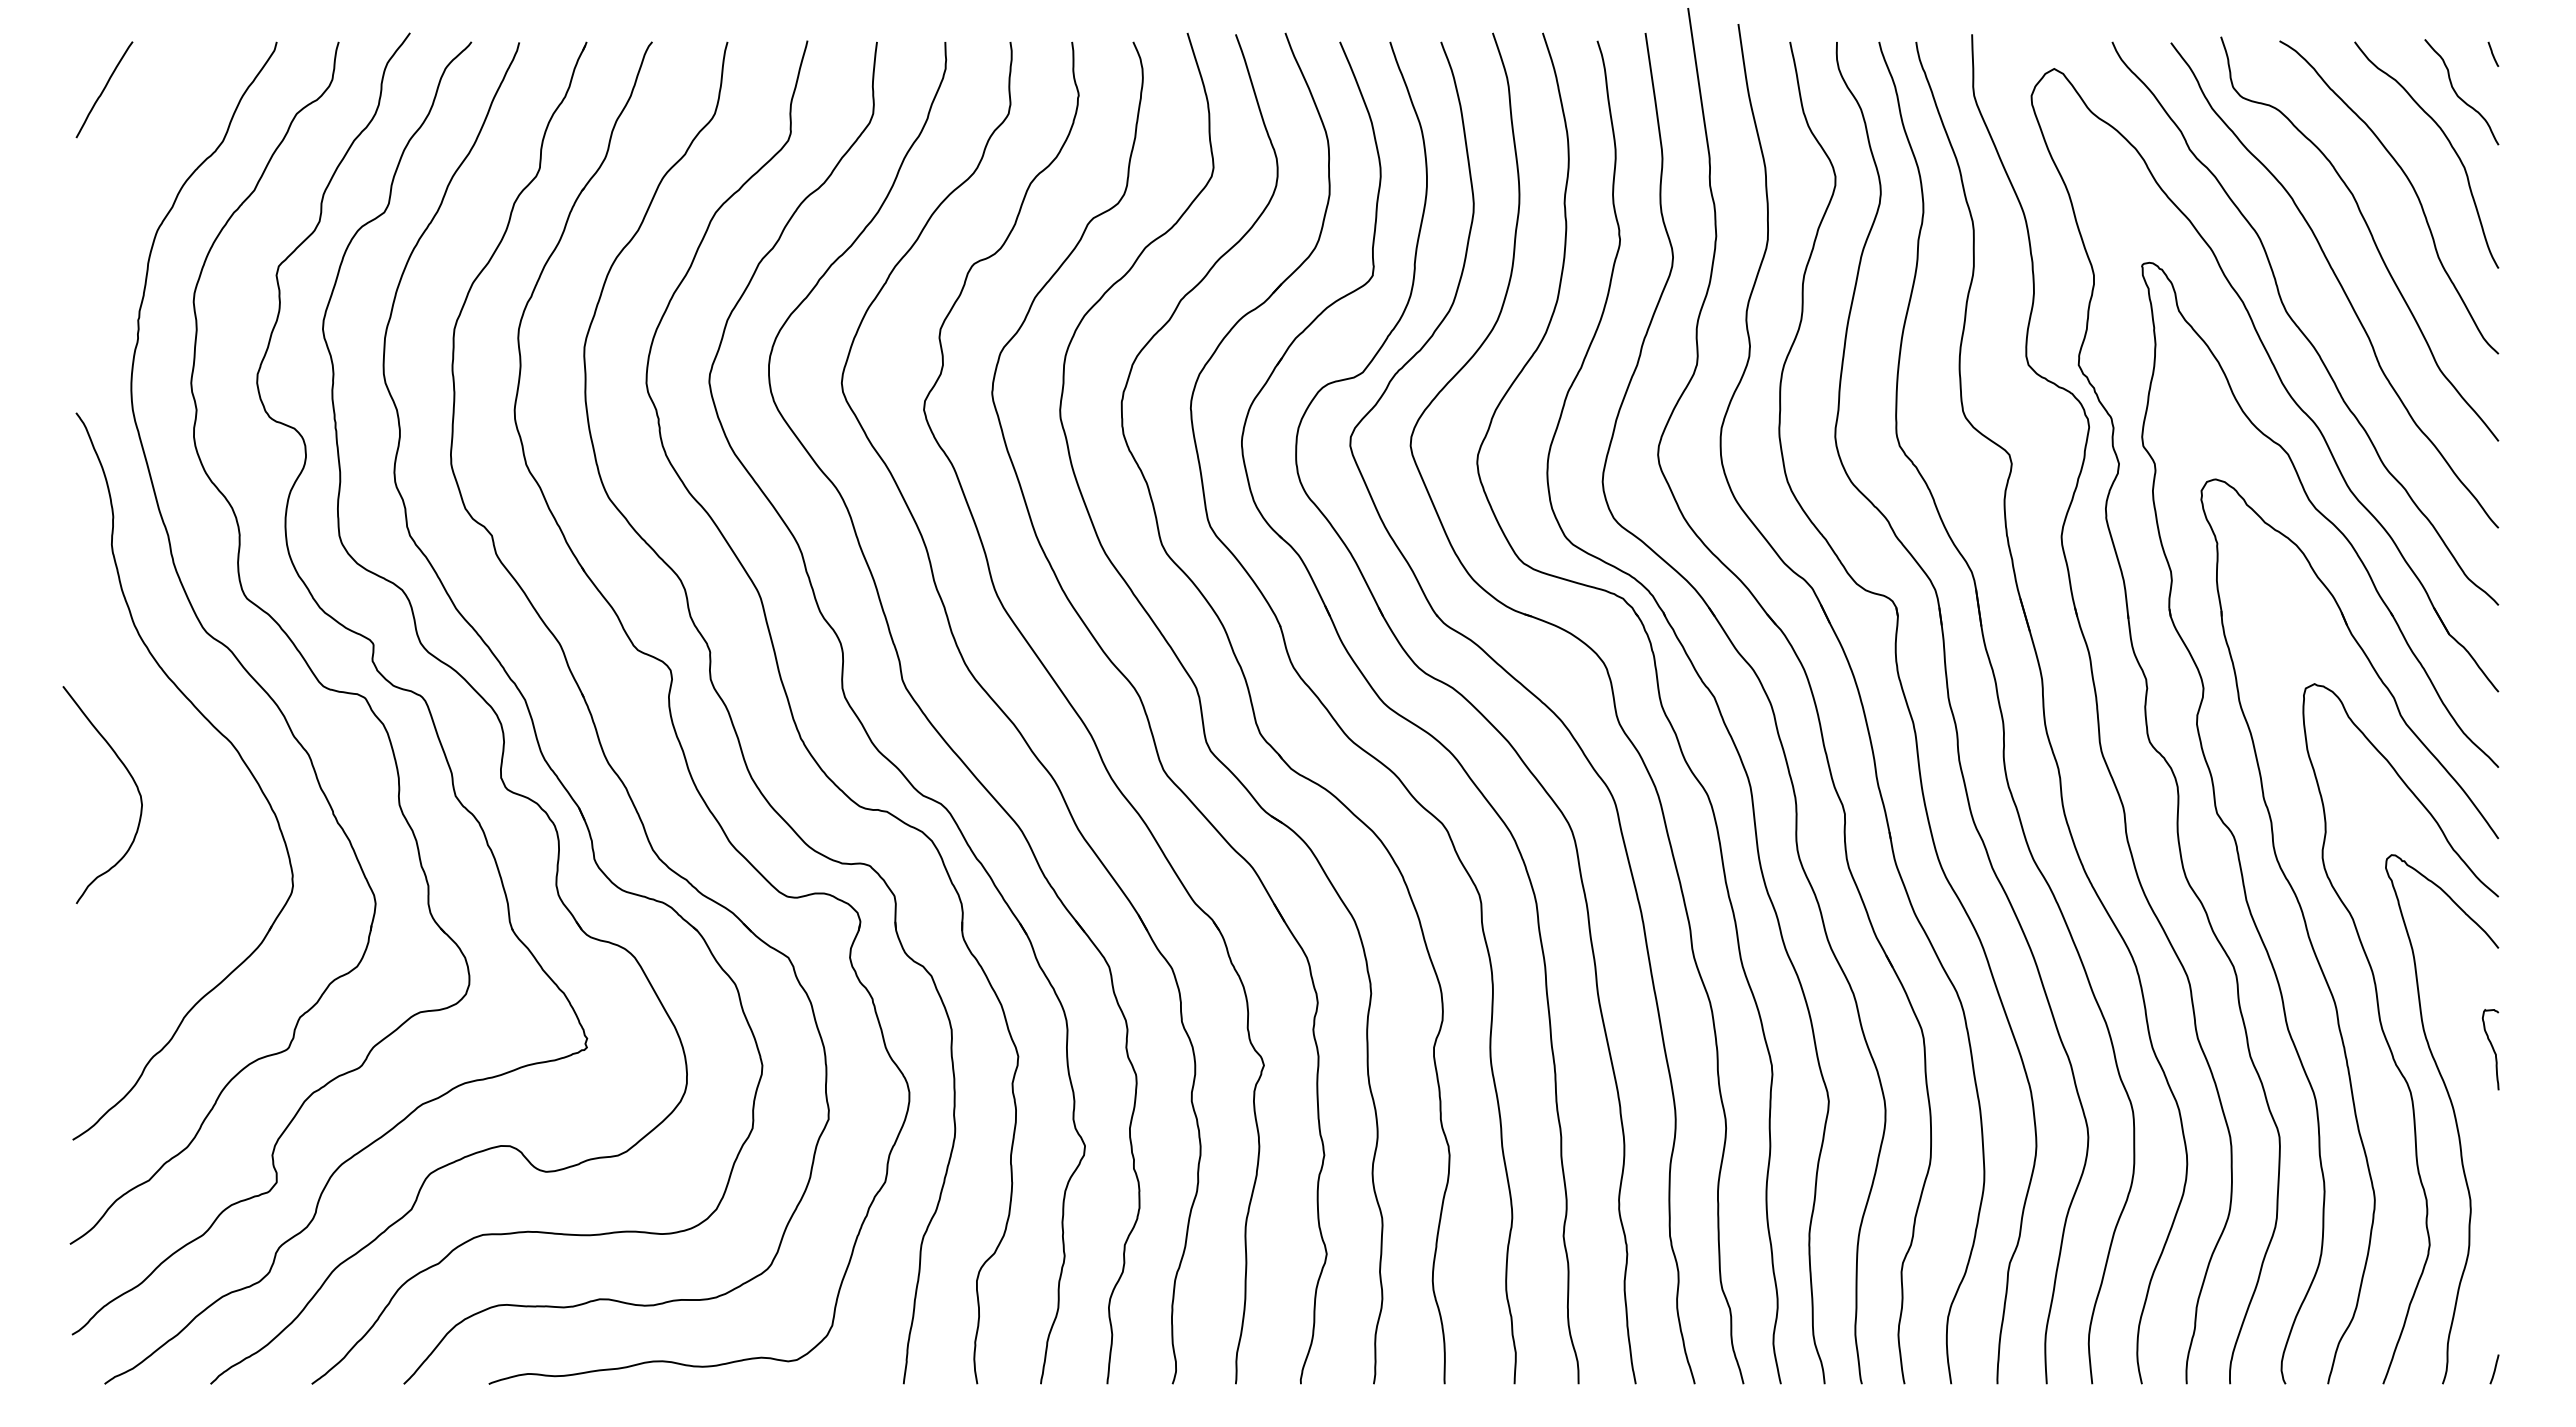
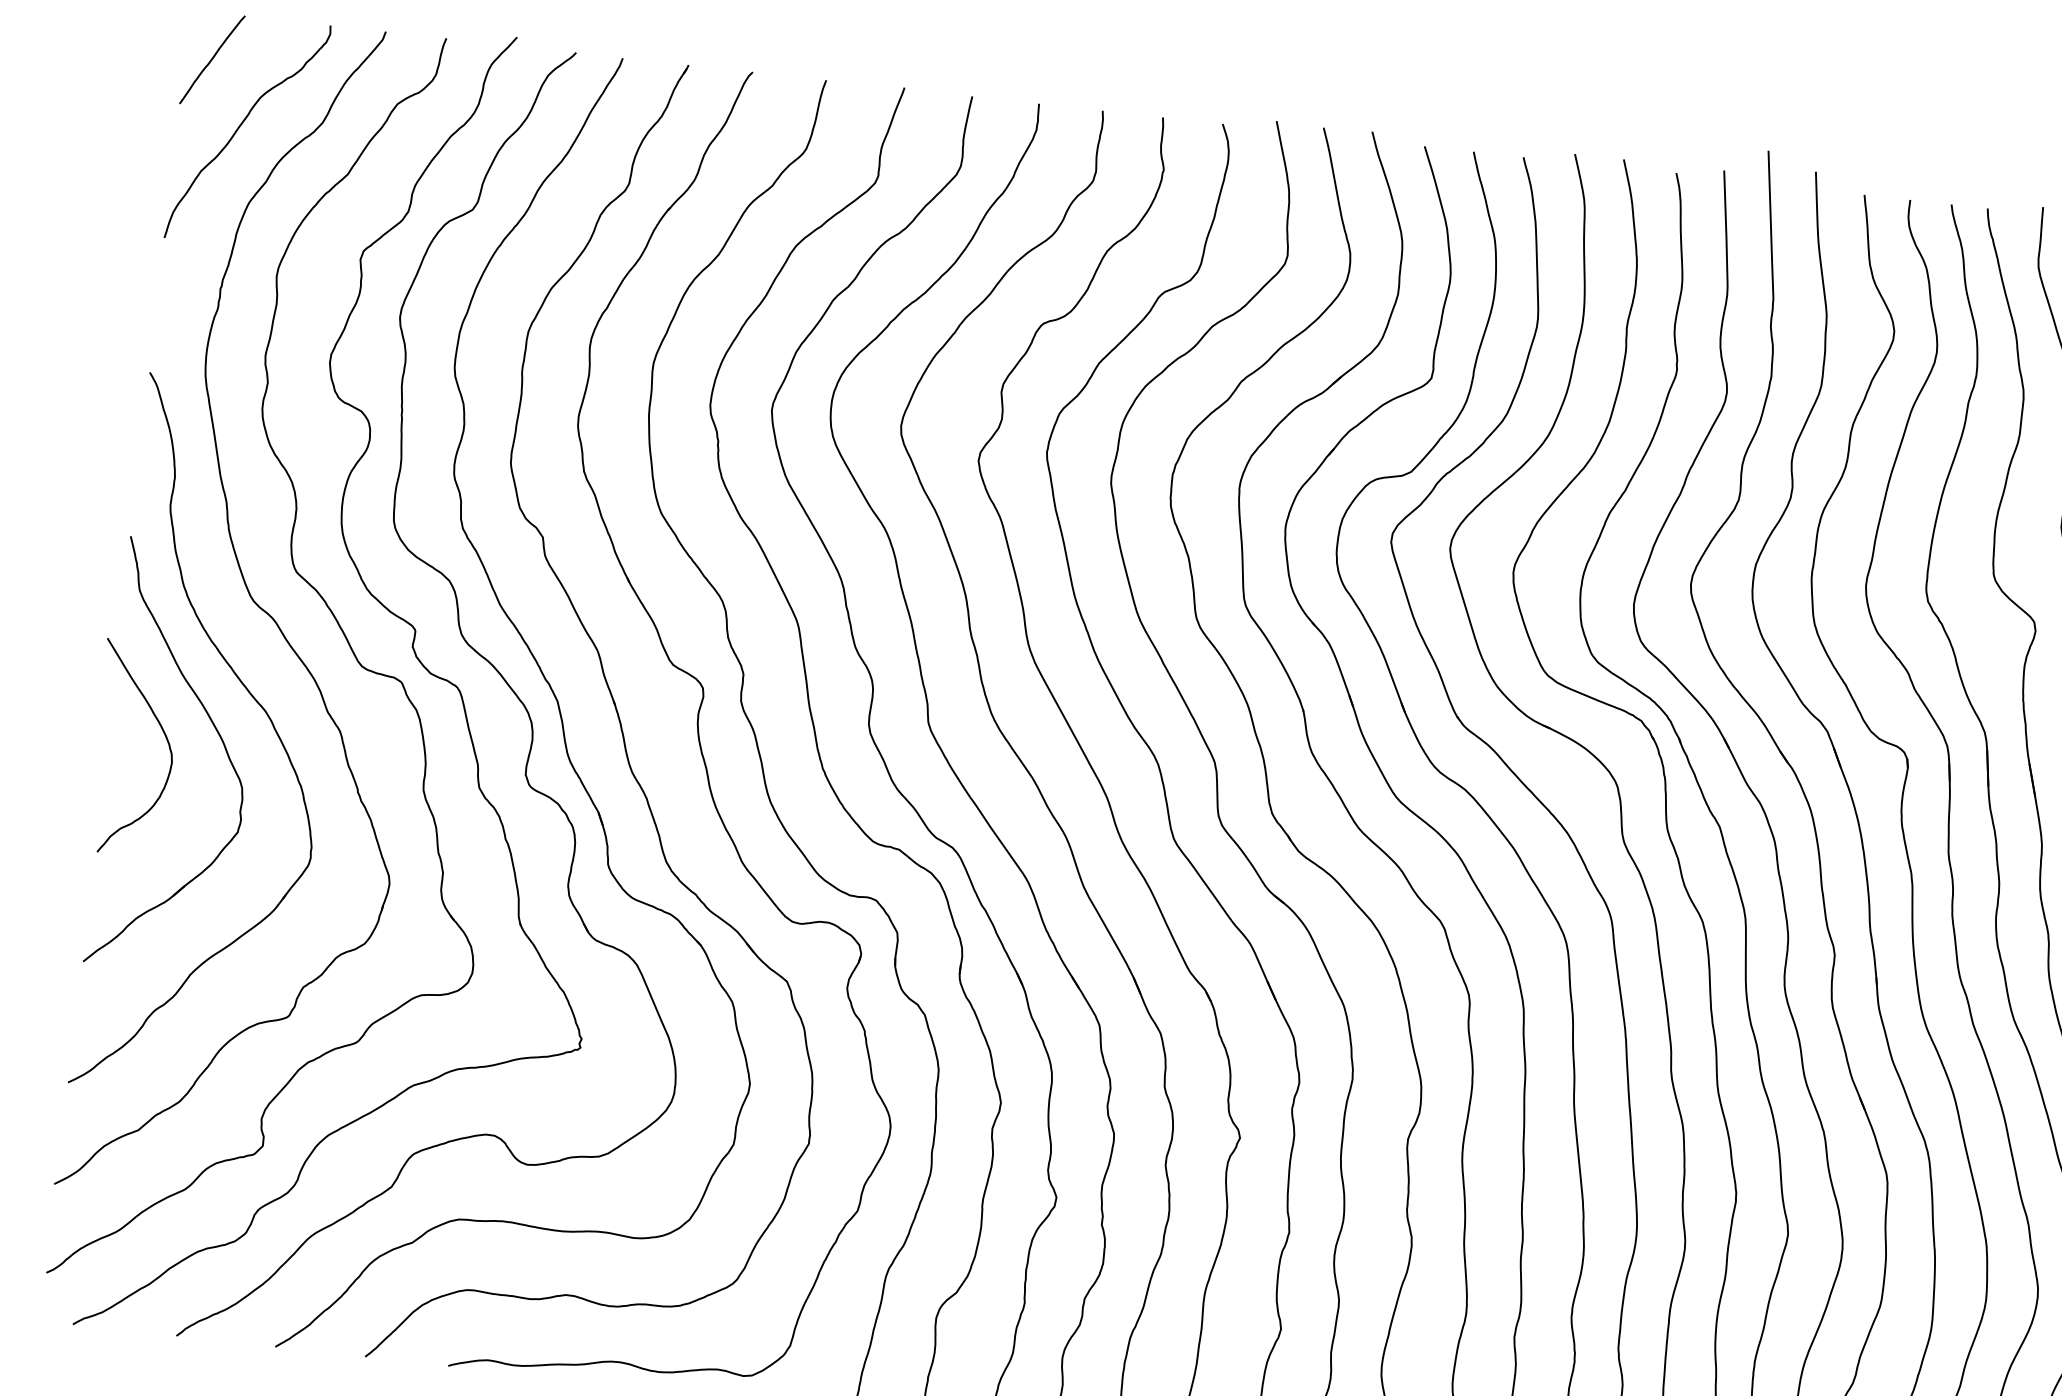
curve: (140, 154) -> (240, 126), added
part: (185, 771) -> (218, 734), added

